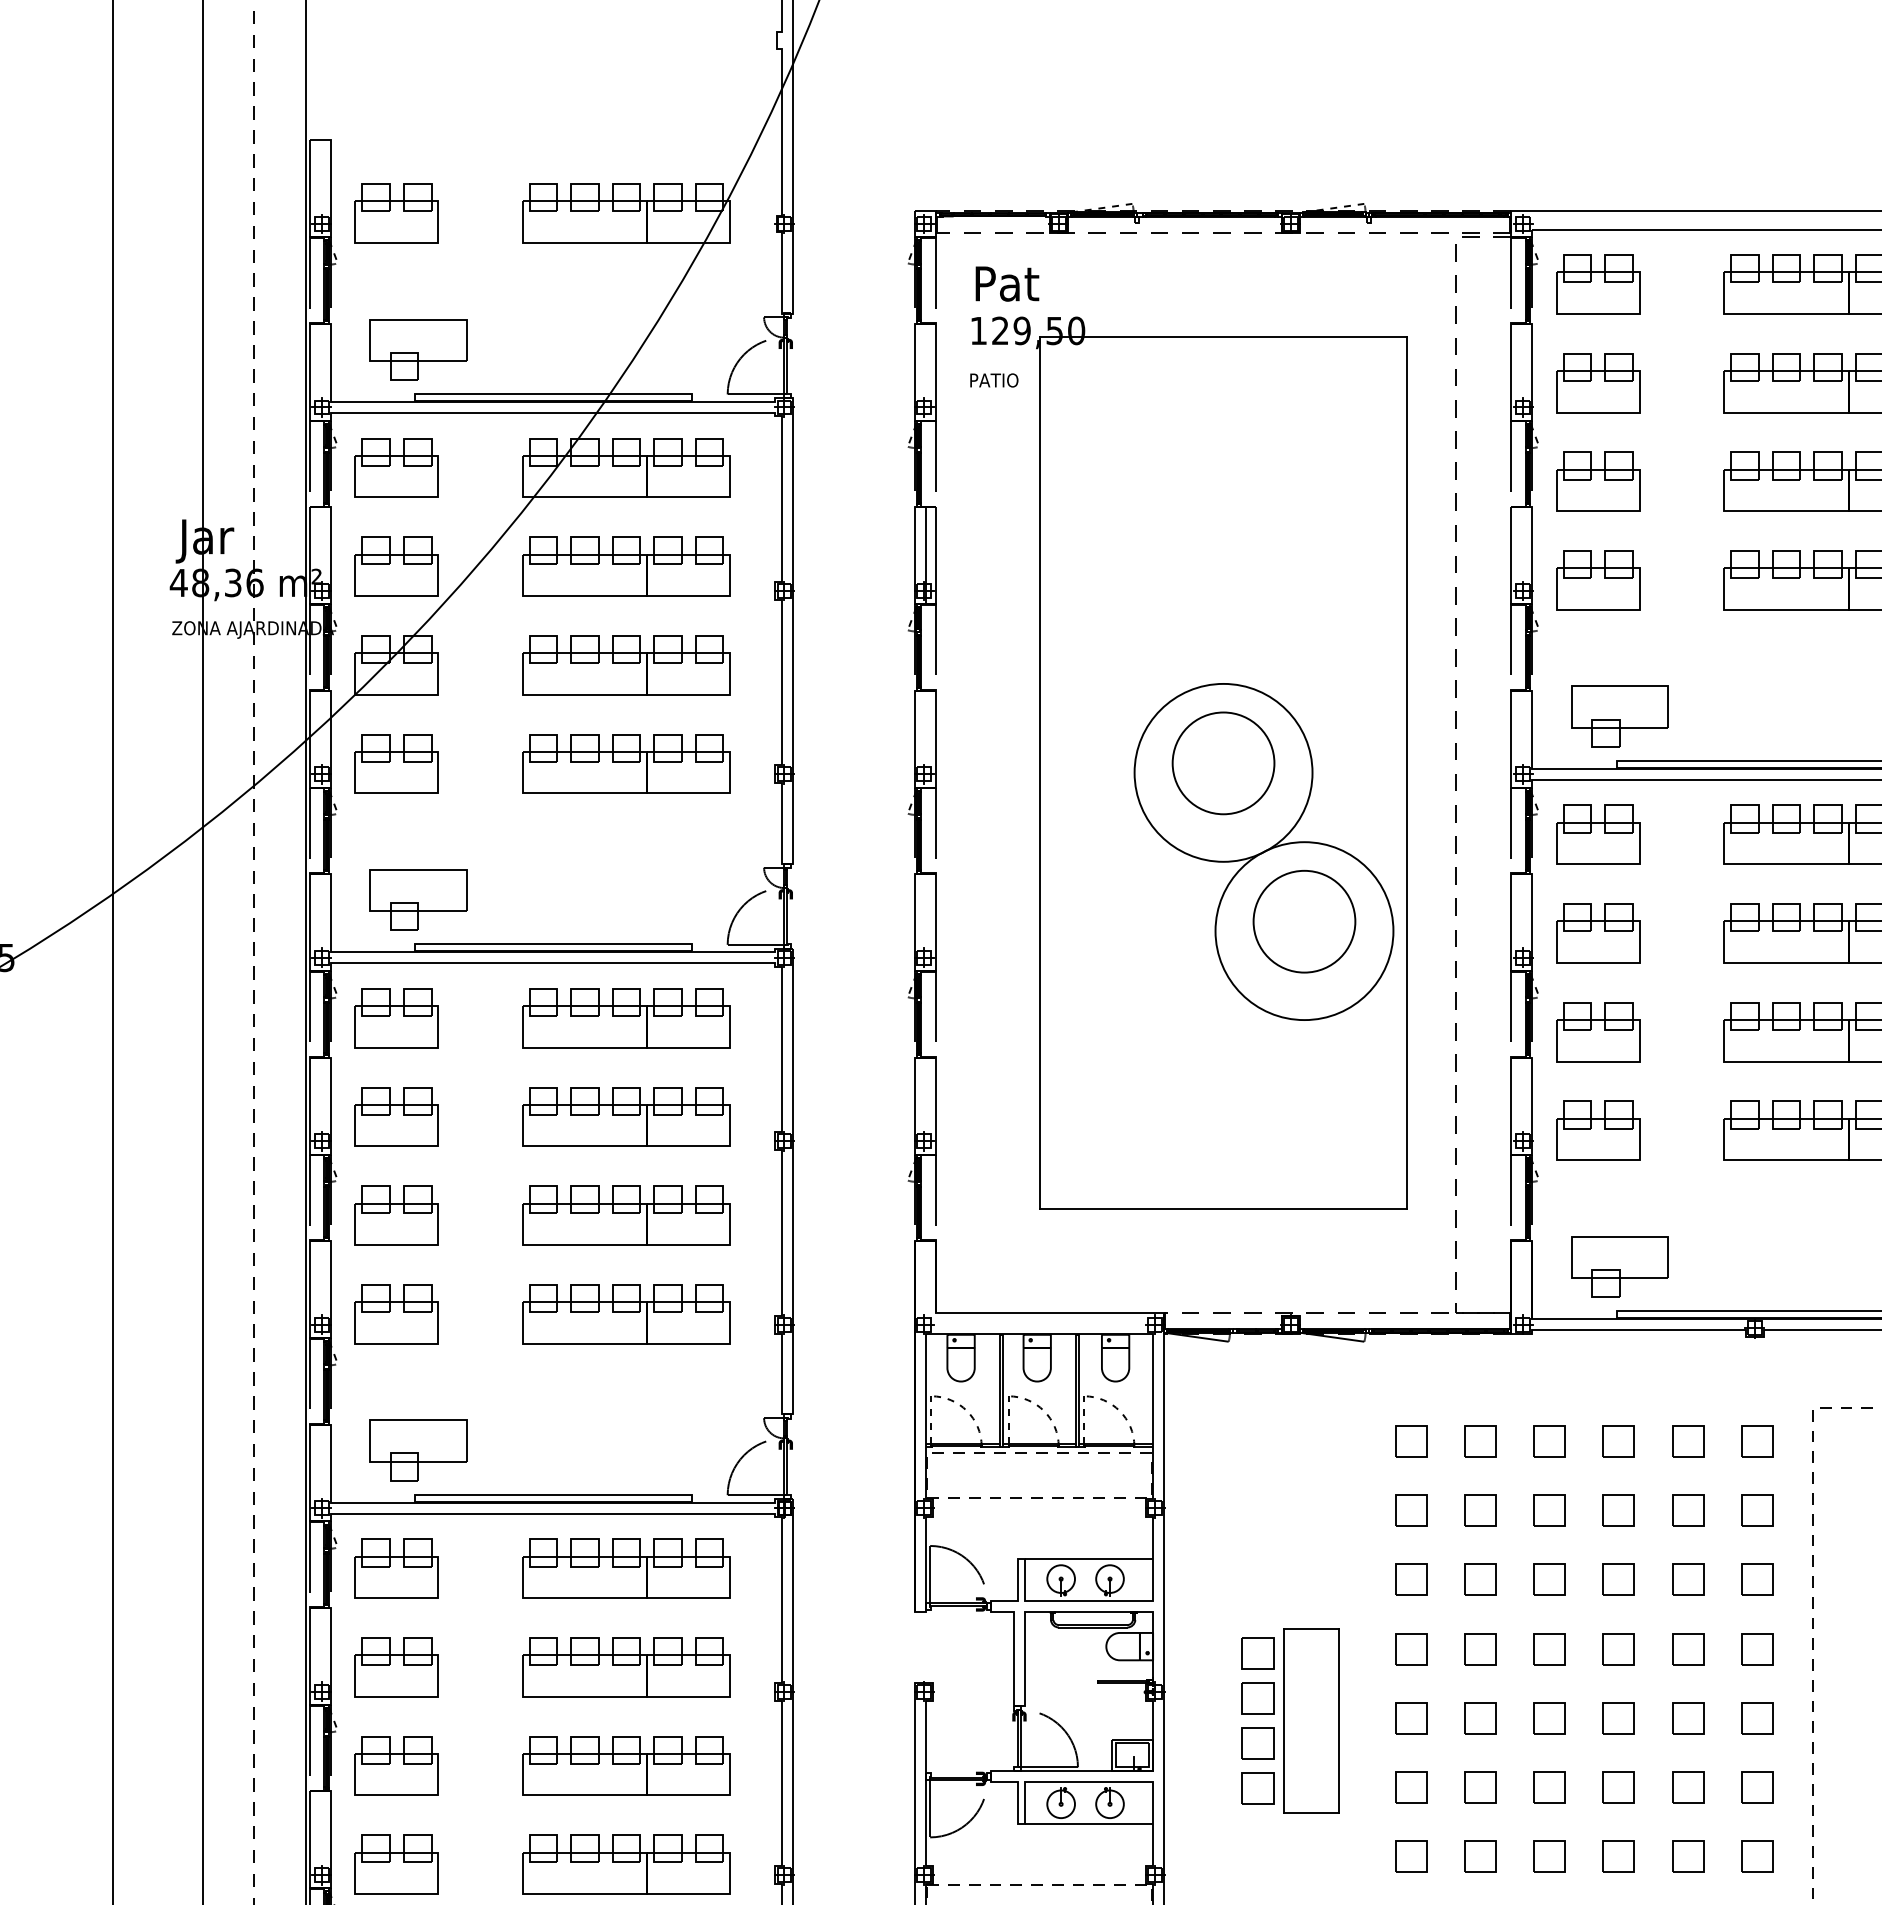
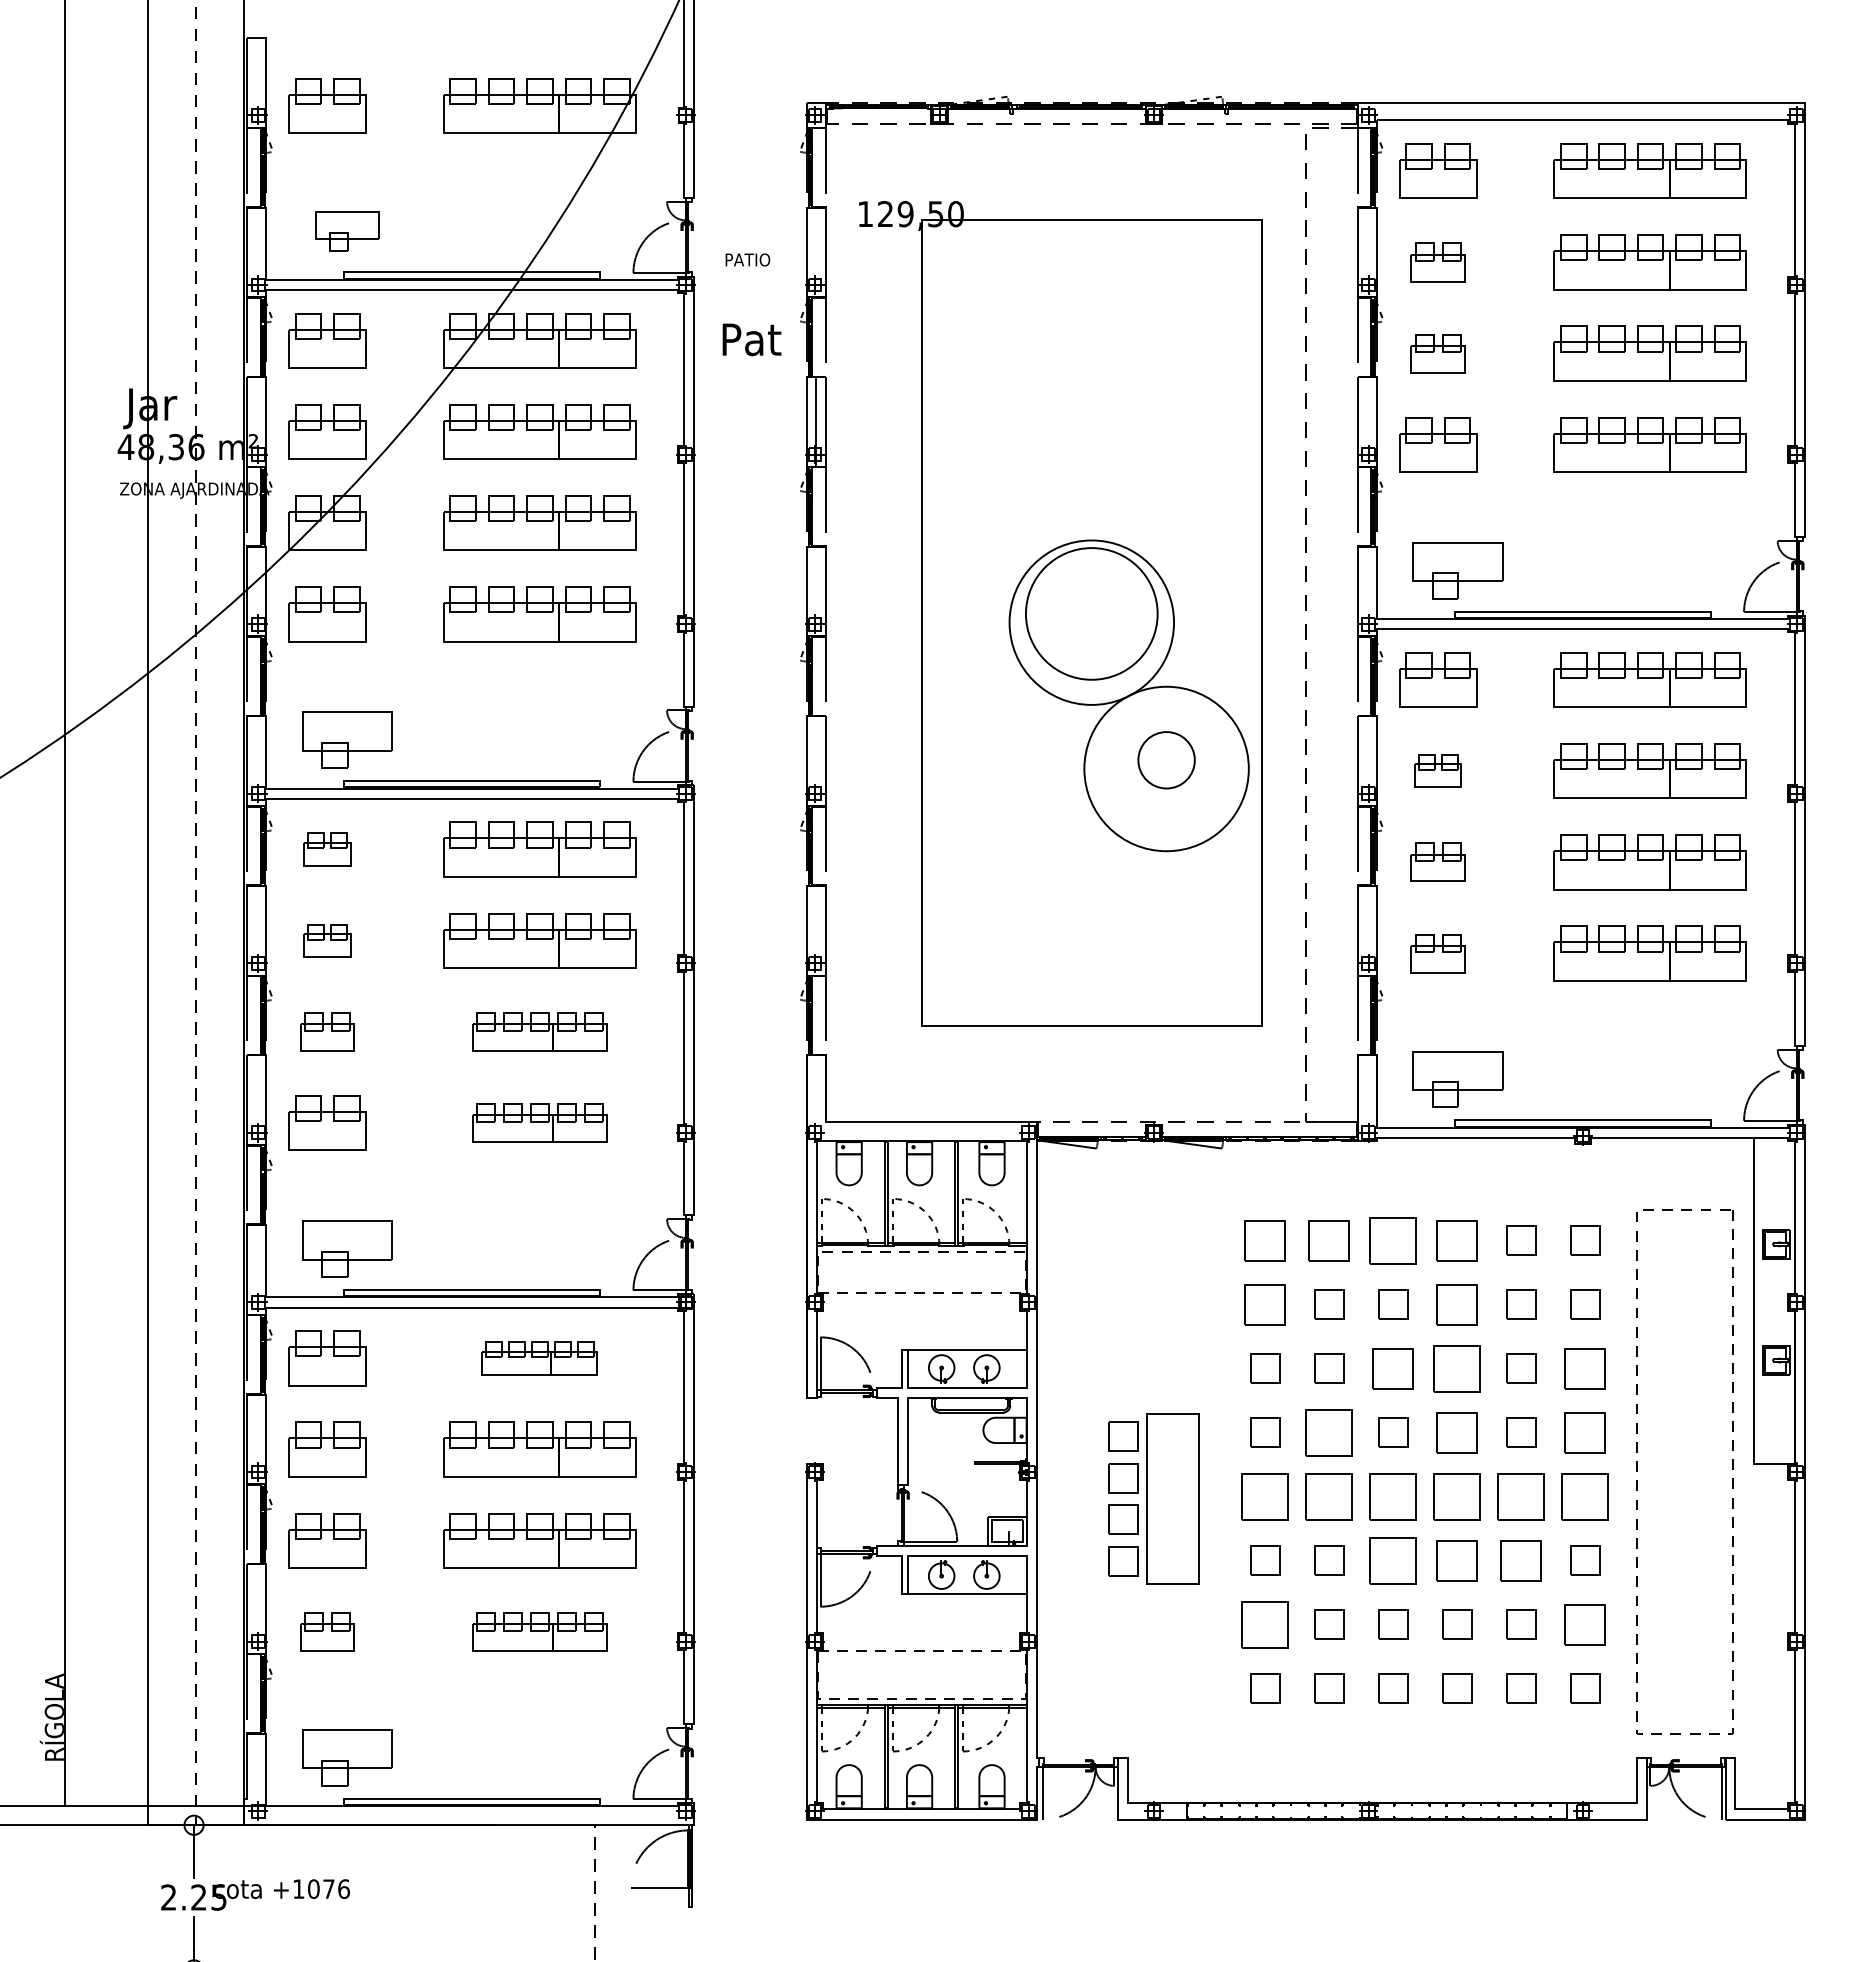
text: (1006, 283) -> (751, 339), moved
part: (418, 349) -> (347, 231), size x0.7
text: (993, 379) -> (747, 259), moved
part: (1598, 383) -> (1438, 262), size x0.7
part: (1598, 481) -> (1438, 353), size x0.7
circle: (1223, 762) -> (1091, 613), size x1.4
circle: (1304, 921) -> (1166, 760), size x0.6
part: (1598, 932) -> (1438, 770), size x0.6
part: (396, 1018) -> (327, 849), size x0.6
part: (1598, 1032) -> (1438, 862), size x0.7
part: (396, 1116) -> (327, 940), size x0.6
part: (1598, 1130) -> (1438, 953), size x0.7
part: (396, 1215) -> (327, 1031), size x0.7
part: (626, 1215) -> (539, 1031), size x0.7
part: (626, 1313) -> (539, 1122), size x0.7
part: (1411, 1441) -> (1265, 1240), size x1.4
part: (1480, 1441) -> (1329, 1240), size x1.4
part: (1549, 1441) -> (1393, 1240), size x1.6
part: (1619, 1441) -> (1457, 1240), size x1.4
part: (1411, 1510) -> (1265, 1304), size x1.4
part: (1619, 1510) -> (1457, 1304), size x1.4
part: (626, 1568) -> (539, 1358), size x0.6
part: (1549, 1579) -> (1393, 1368), size x1.4
part: (1619, 1579) -> (1457, 1368), size x1.6
part: (1757, 1579) -> (1585, 1368), size x1.4
part: (1480, 1648) -> (1329, 1432), size x1.6
part: (1619, 1648) -> (1457, 1432), size x1.4
part: (1757, 1648) -> (1585, 1432), size x1.4
part: (1411, 1718) -> (1265, 1496), size x1.6
part: (1480, 1718) -> (1329, 1496), size x1.6
part: (1549, 1718) -> (1393, 1496), size x1.6
part: (1619, 1718) -> (1457, 1496), size x1.6
part: (1688, 1718) -> (1521, 1496), size x1.6
part: (1757, 1718) -> (1585, 1496), size x1.6
part: (1549, 1787) -> (1393, 1560), size x1.6
part: (1619, 1787) -> (1457, 1560), size x1.4
part: (1688, 1787) -> (1521, 1560), size x1.4
part: (1411, 1856) -> (1265, 1624), size x1.6
part: (1757, 1856) -> (1585, 1624), size x1.4
part: (396, 1864) -> (327, 1631), size x0.7
part: (626, 1864) -> (539, 1631), size x0.7

